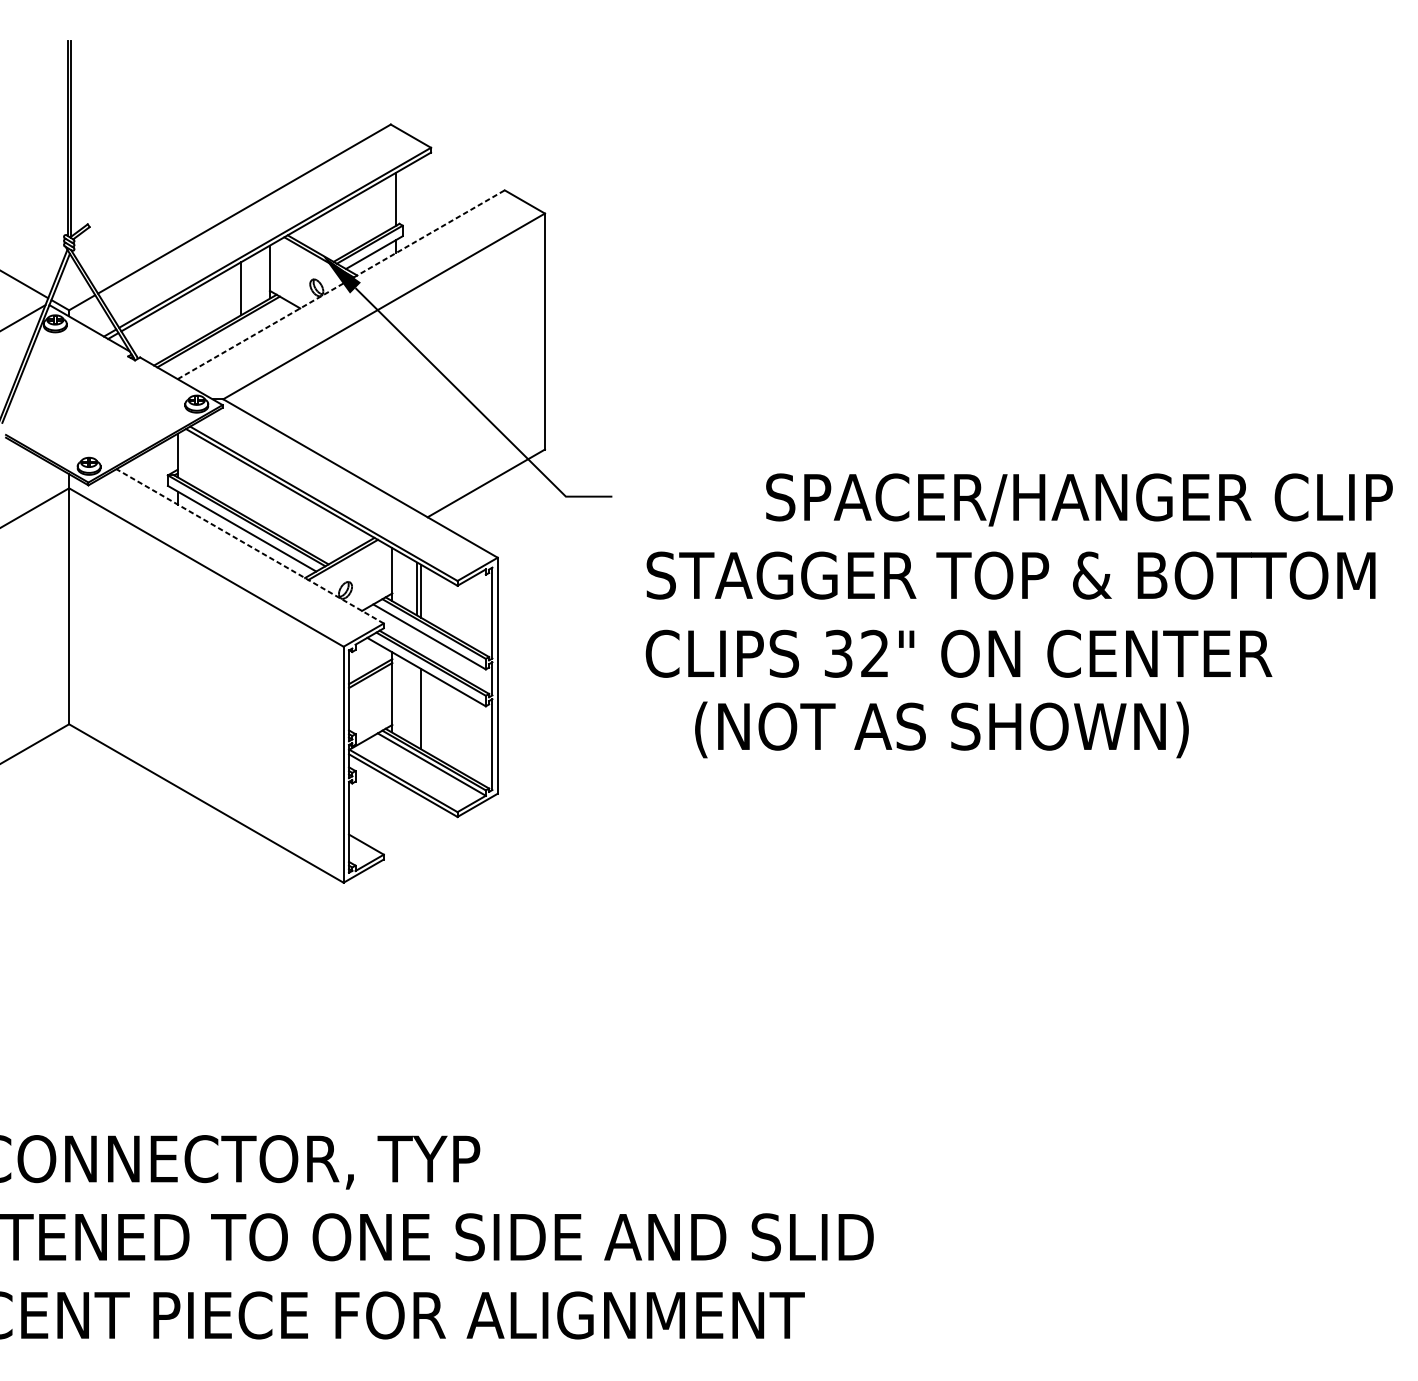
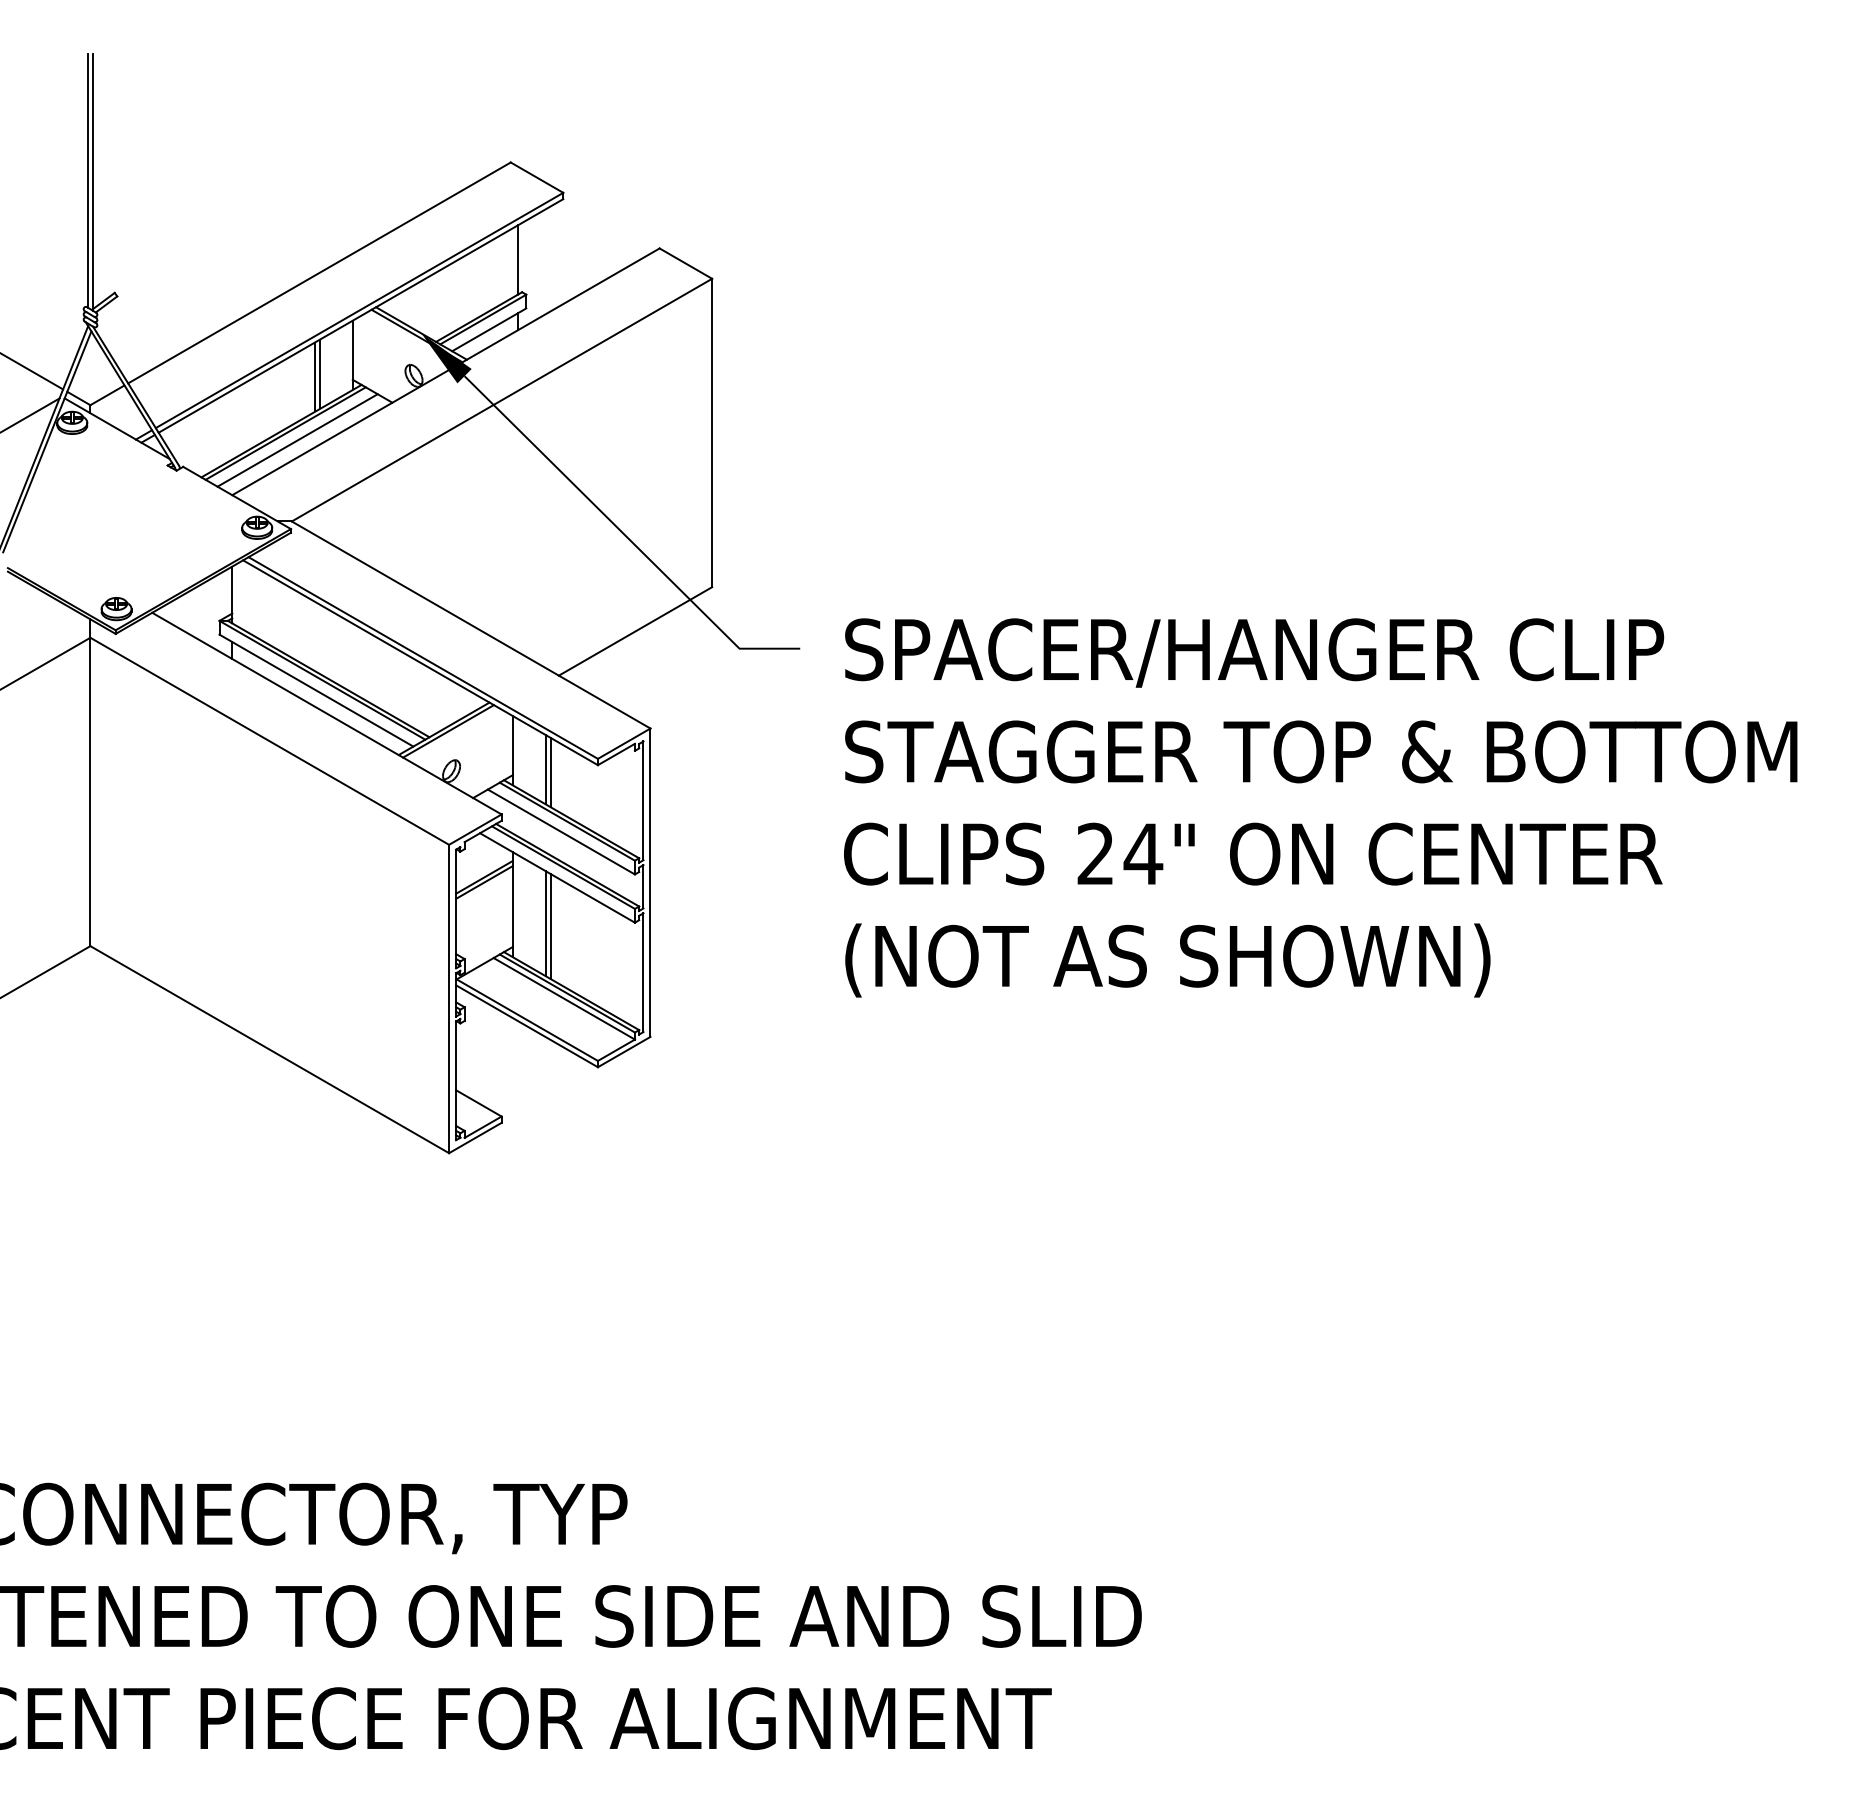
line: (340, 284) -> (445, 371), dashed -> solid
line: (245, 286) -> (320, 373), added
line: (227, 337) -> (297, 440), added
text: (1079, 499) -> (1254, 652), moved
line: (249, 546) -> (326, 713), dashed -> solid
text: (857, 653) -> (1120, 853), 32" -> 24"
line: (417, 706) -> (545, 923), added
text: (941, 729) -> (1167, 960), moved

